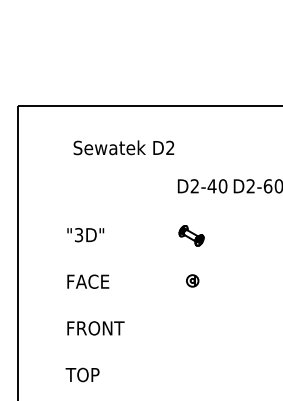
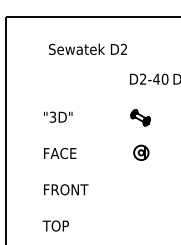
part: (192, 280) -> (141, 152), size x1.6

